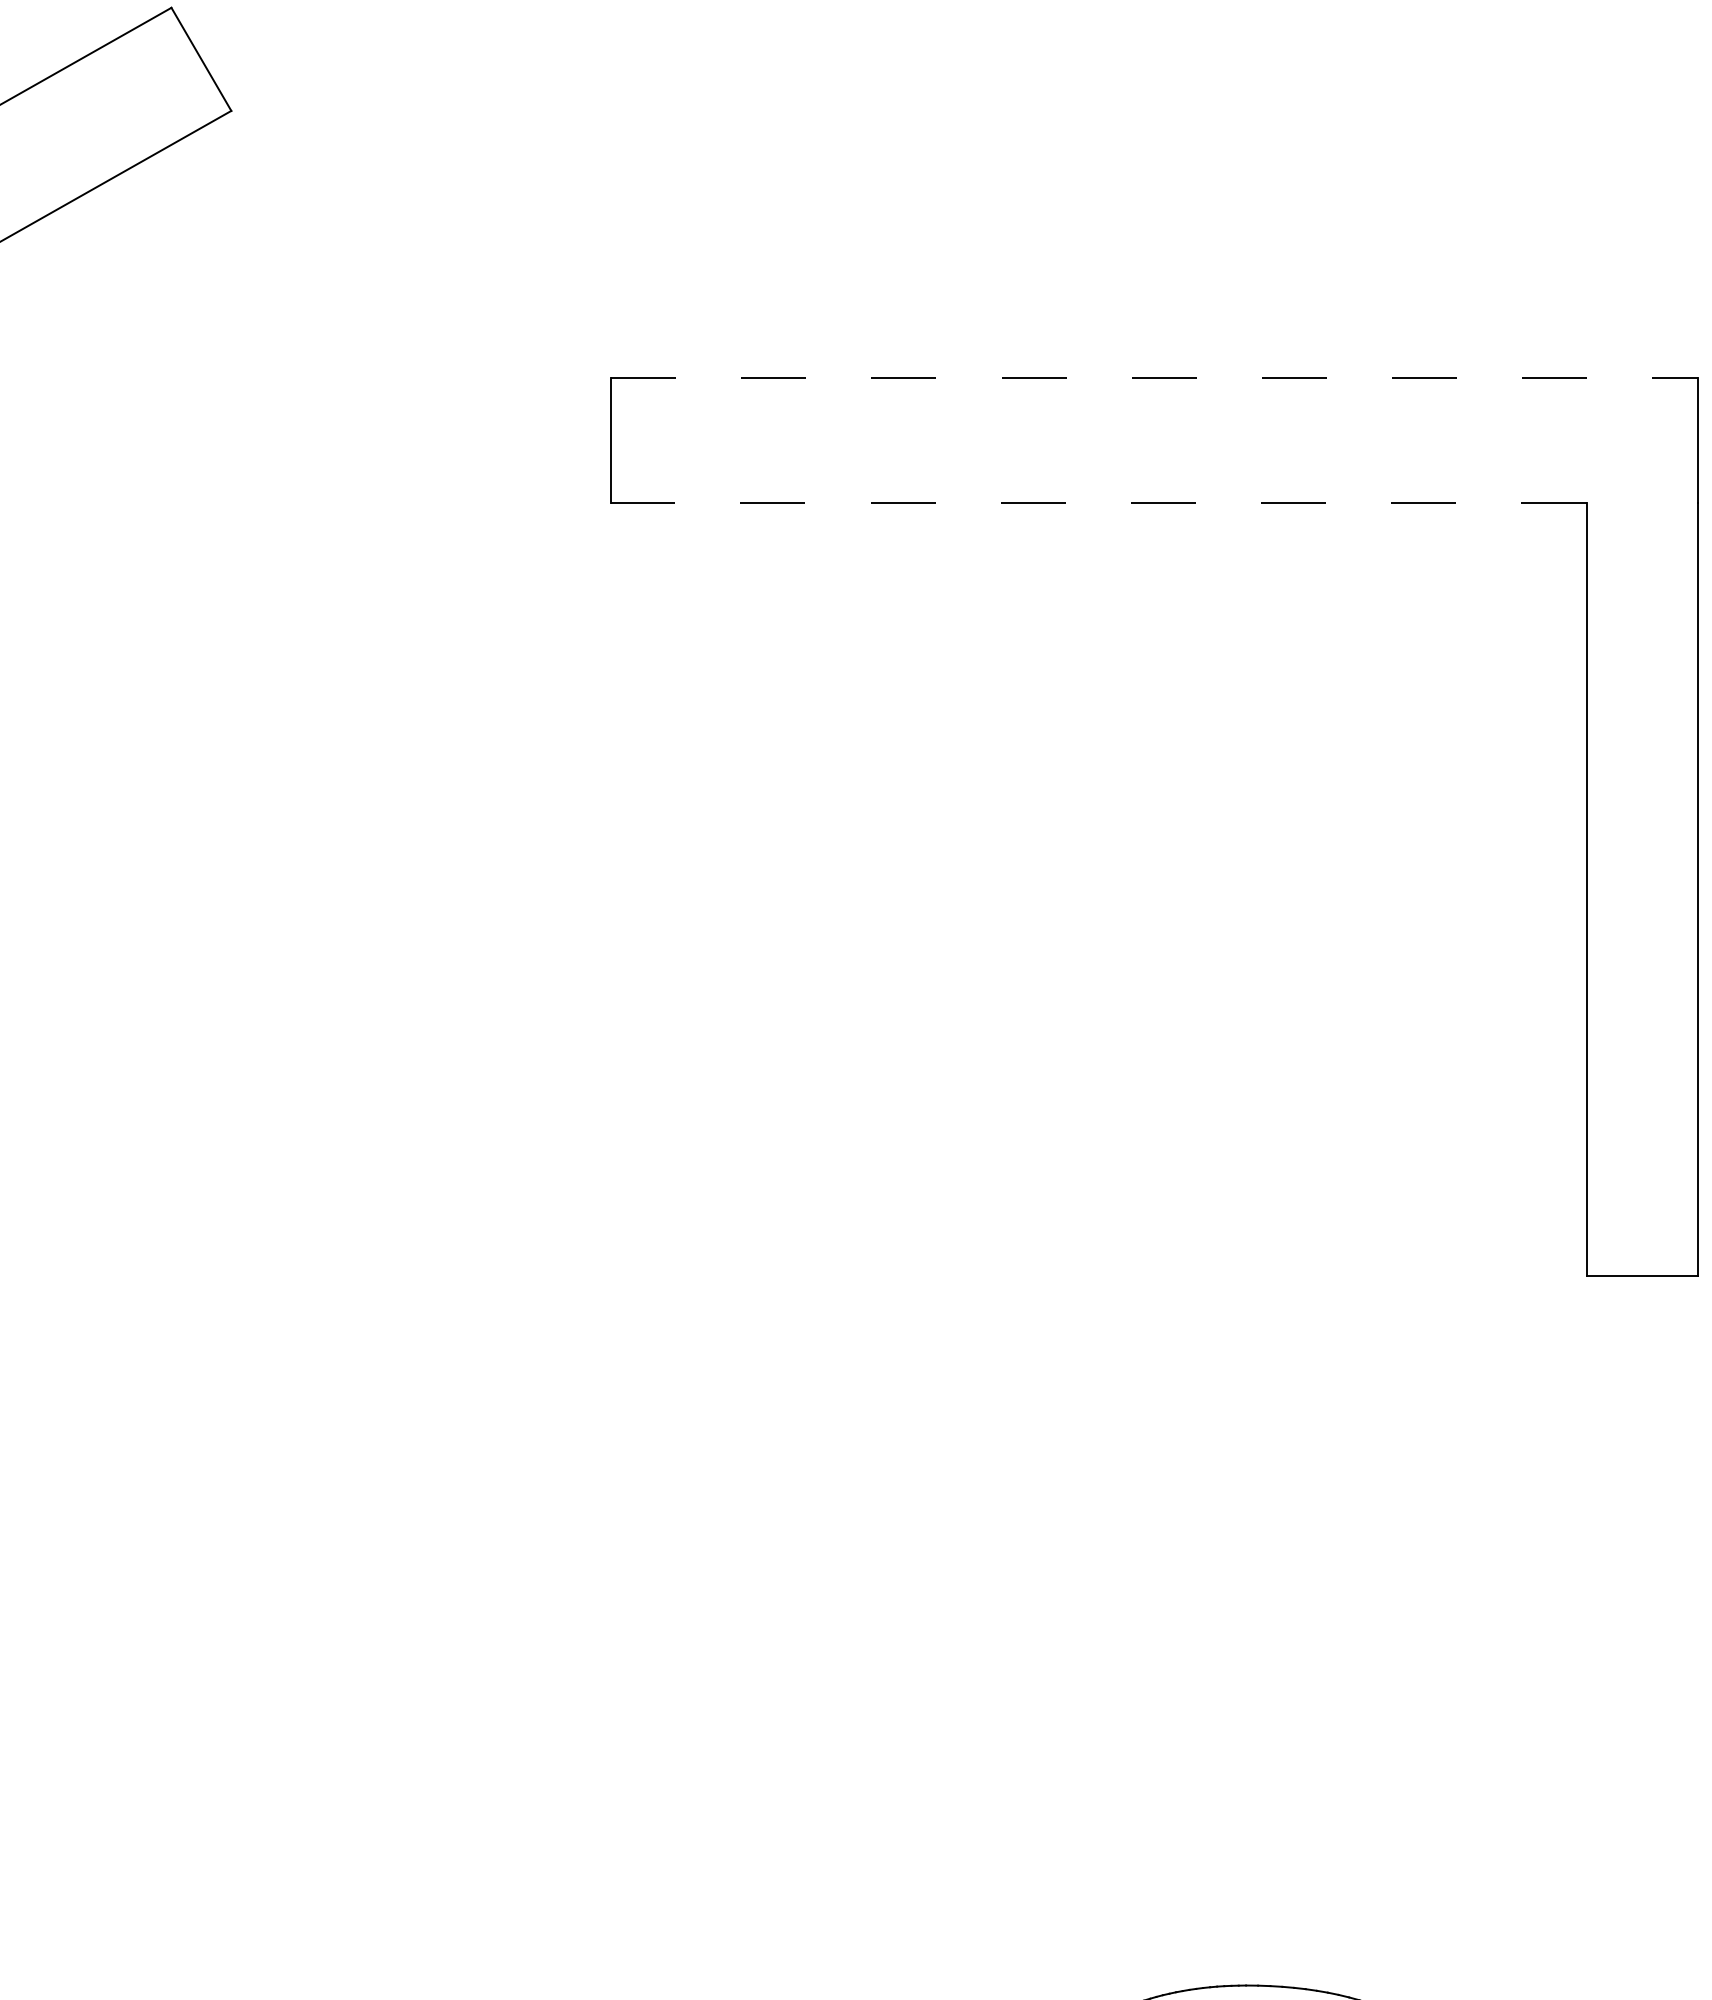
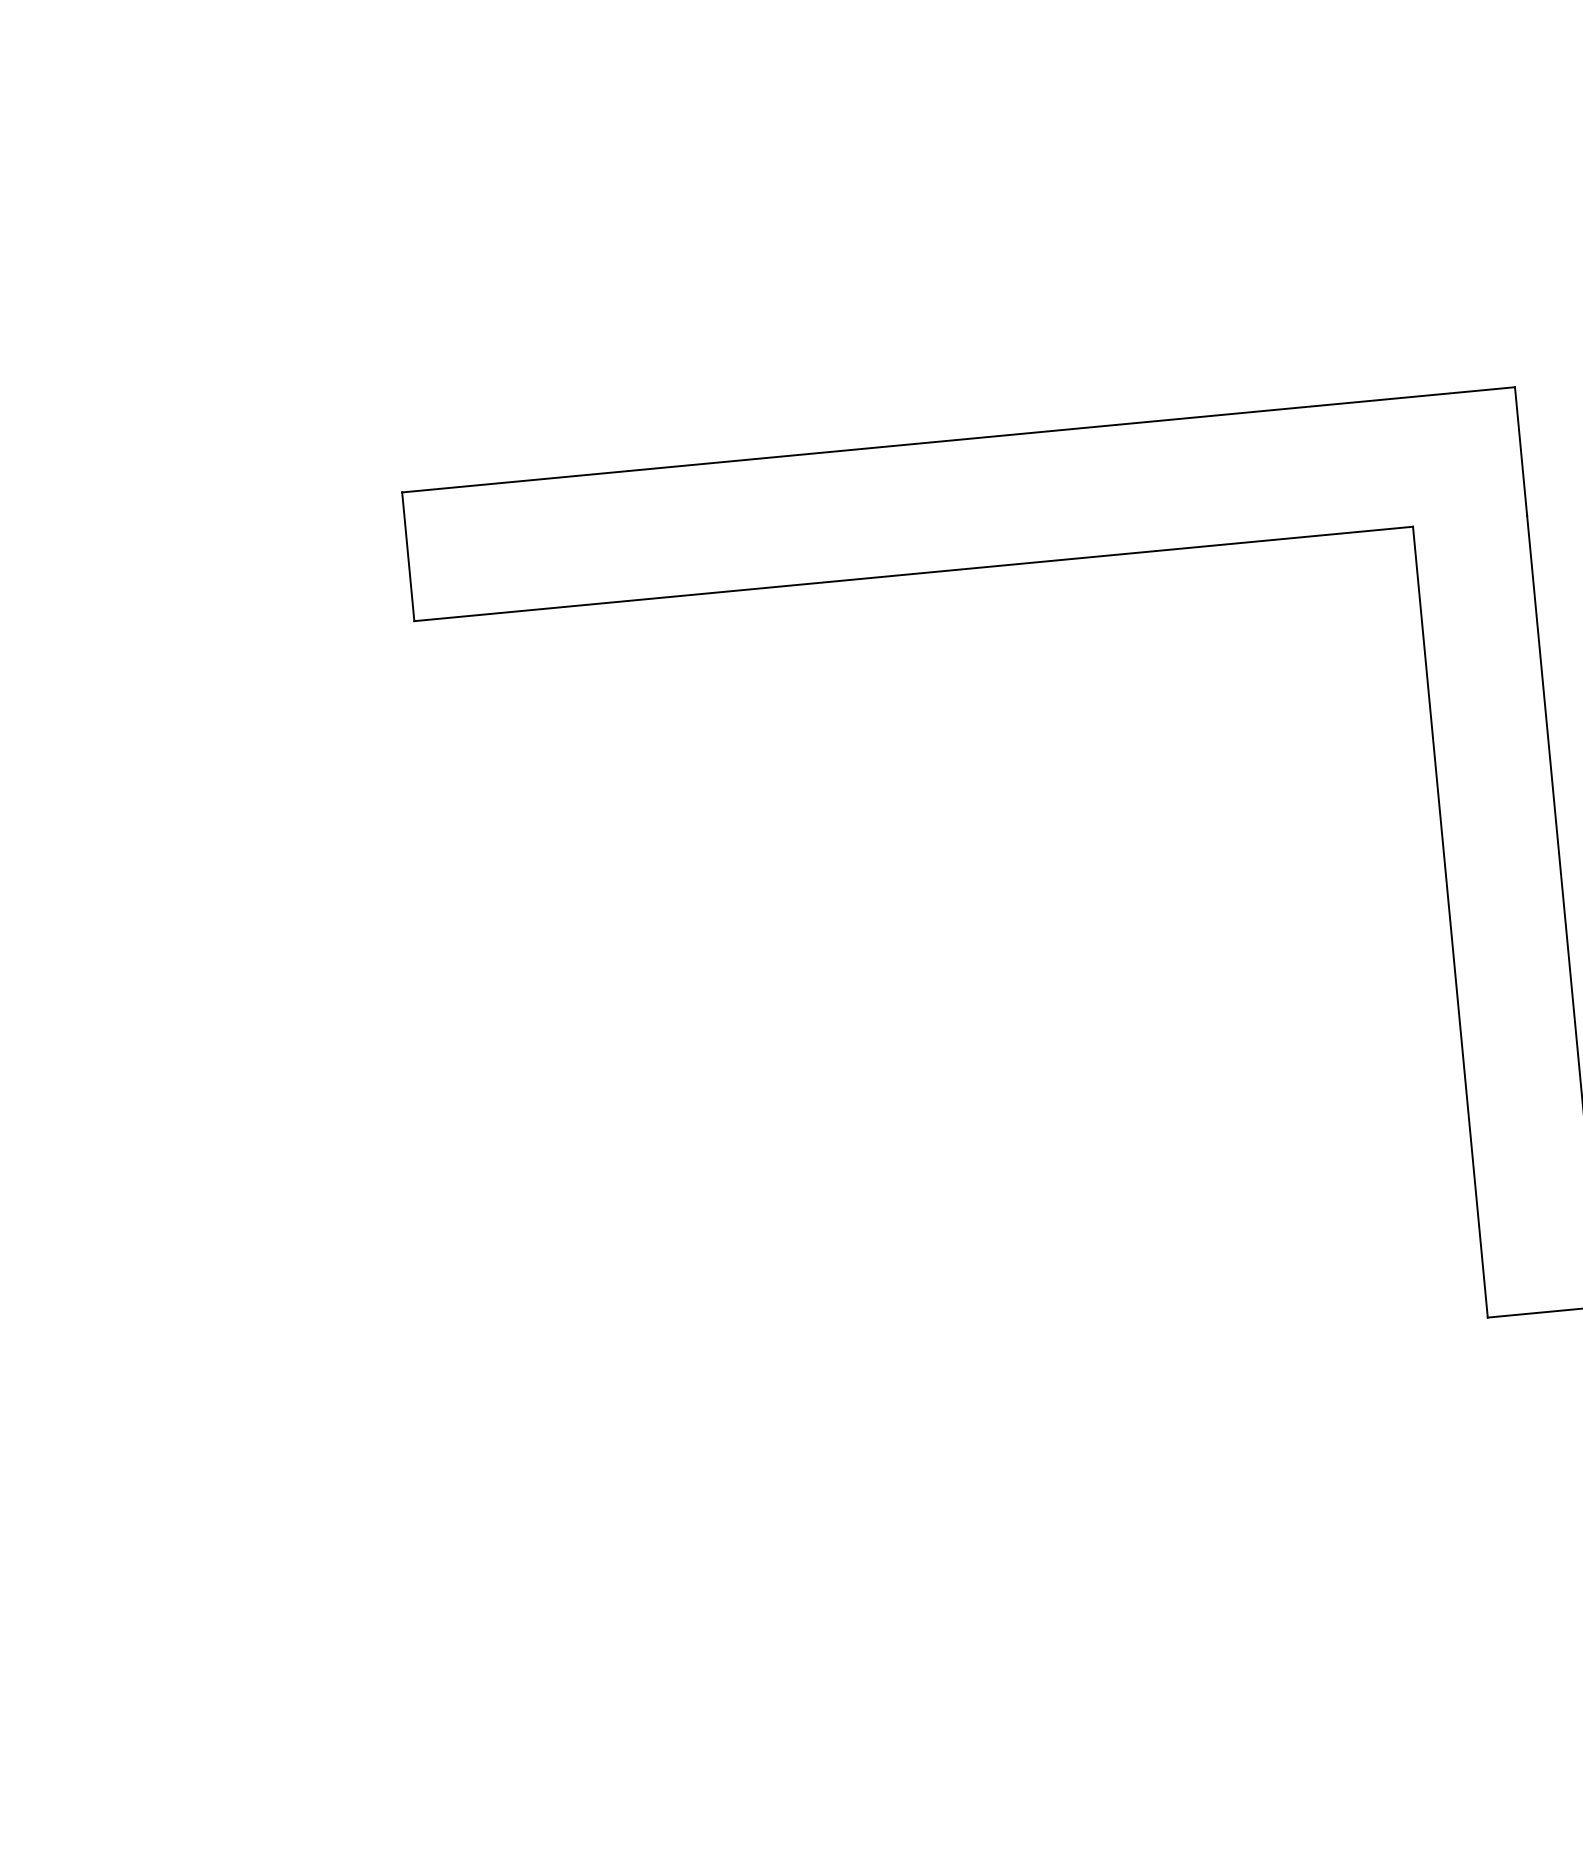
line: (1155, 377) -> (959, 439), dashed -> solid
line: (1098, 503) -> (913, 574), dashed -> solid

